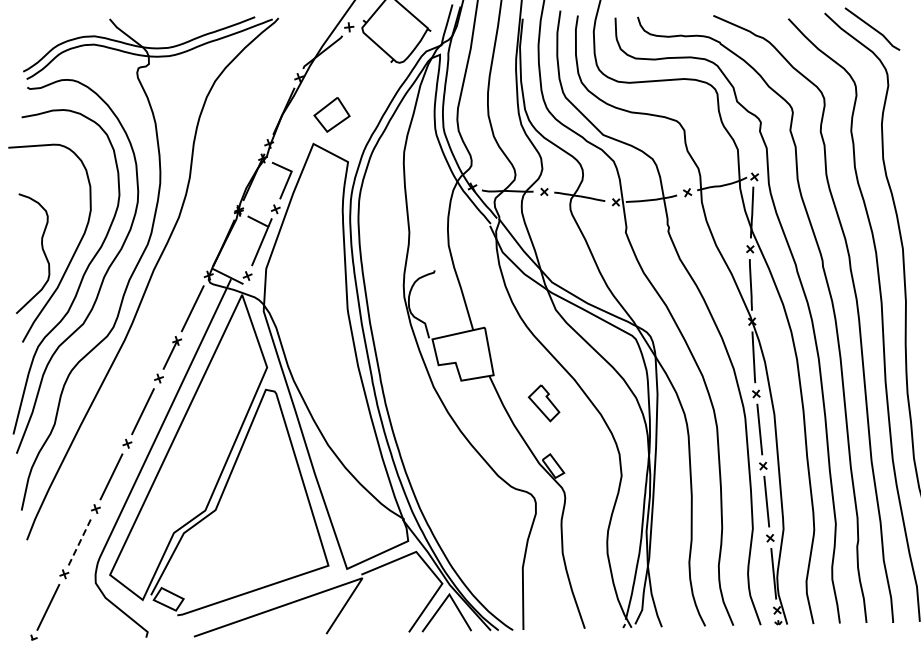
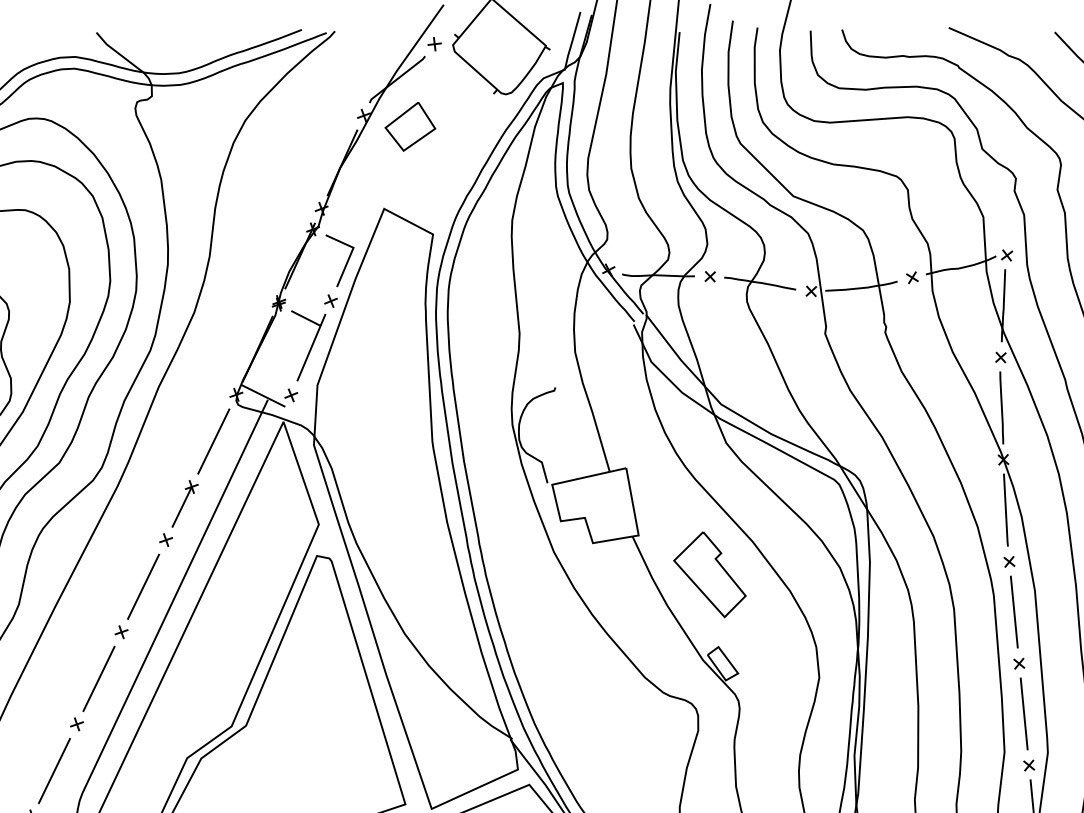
part: (331, 114) -> (409, 126), moved
part: (543, 403) -> (708, 575), size x1.67
line: (79, 542) -> (53, 771), dashed -> solid

